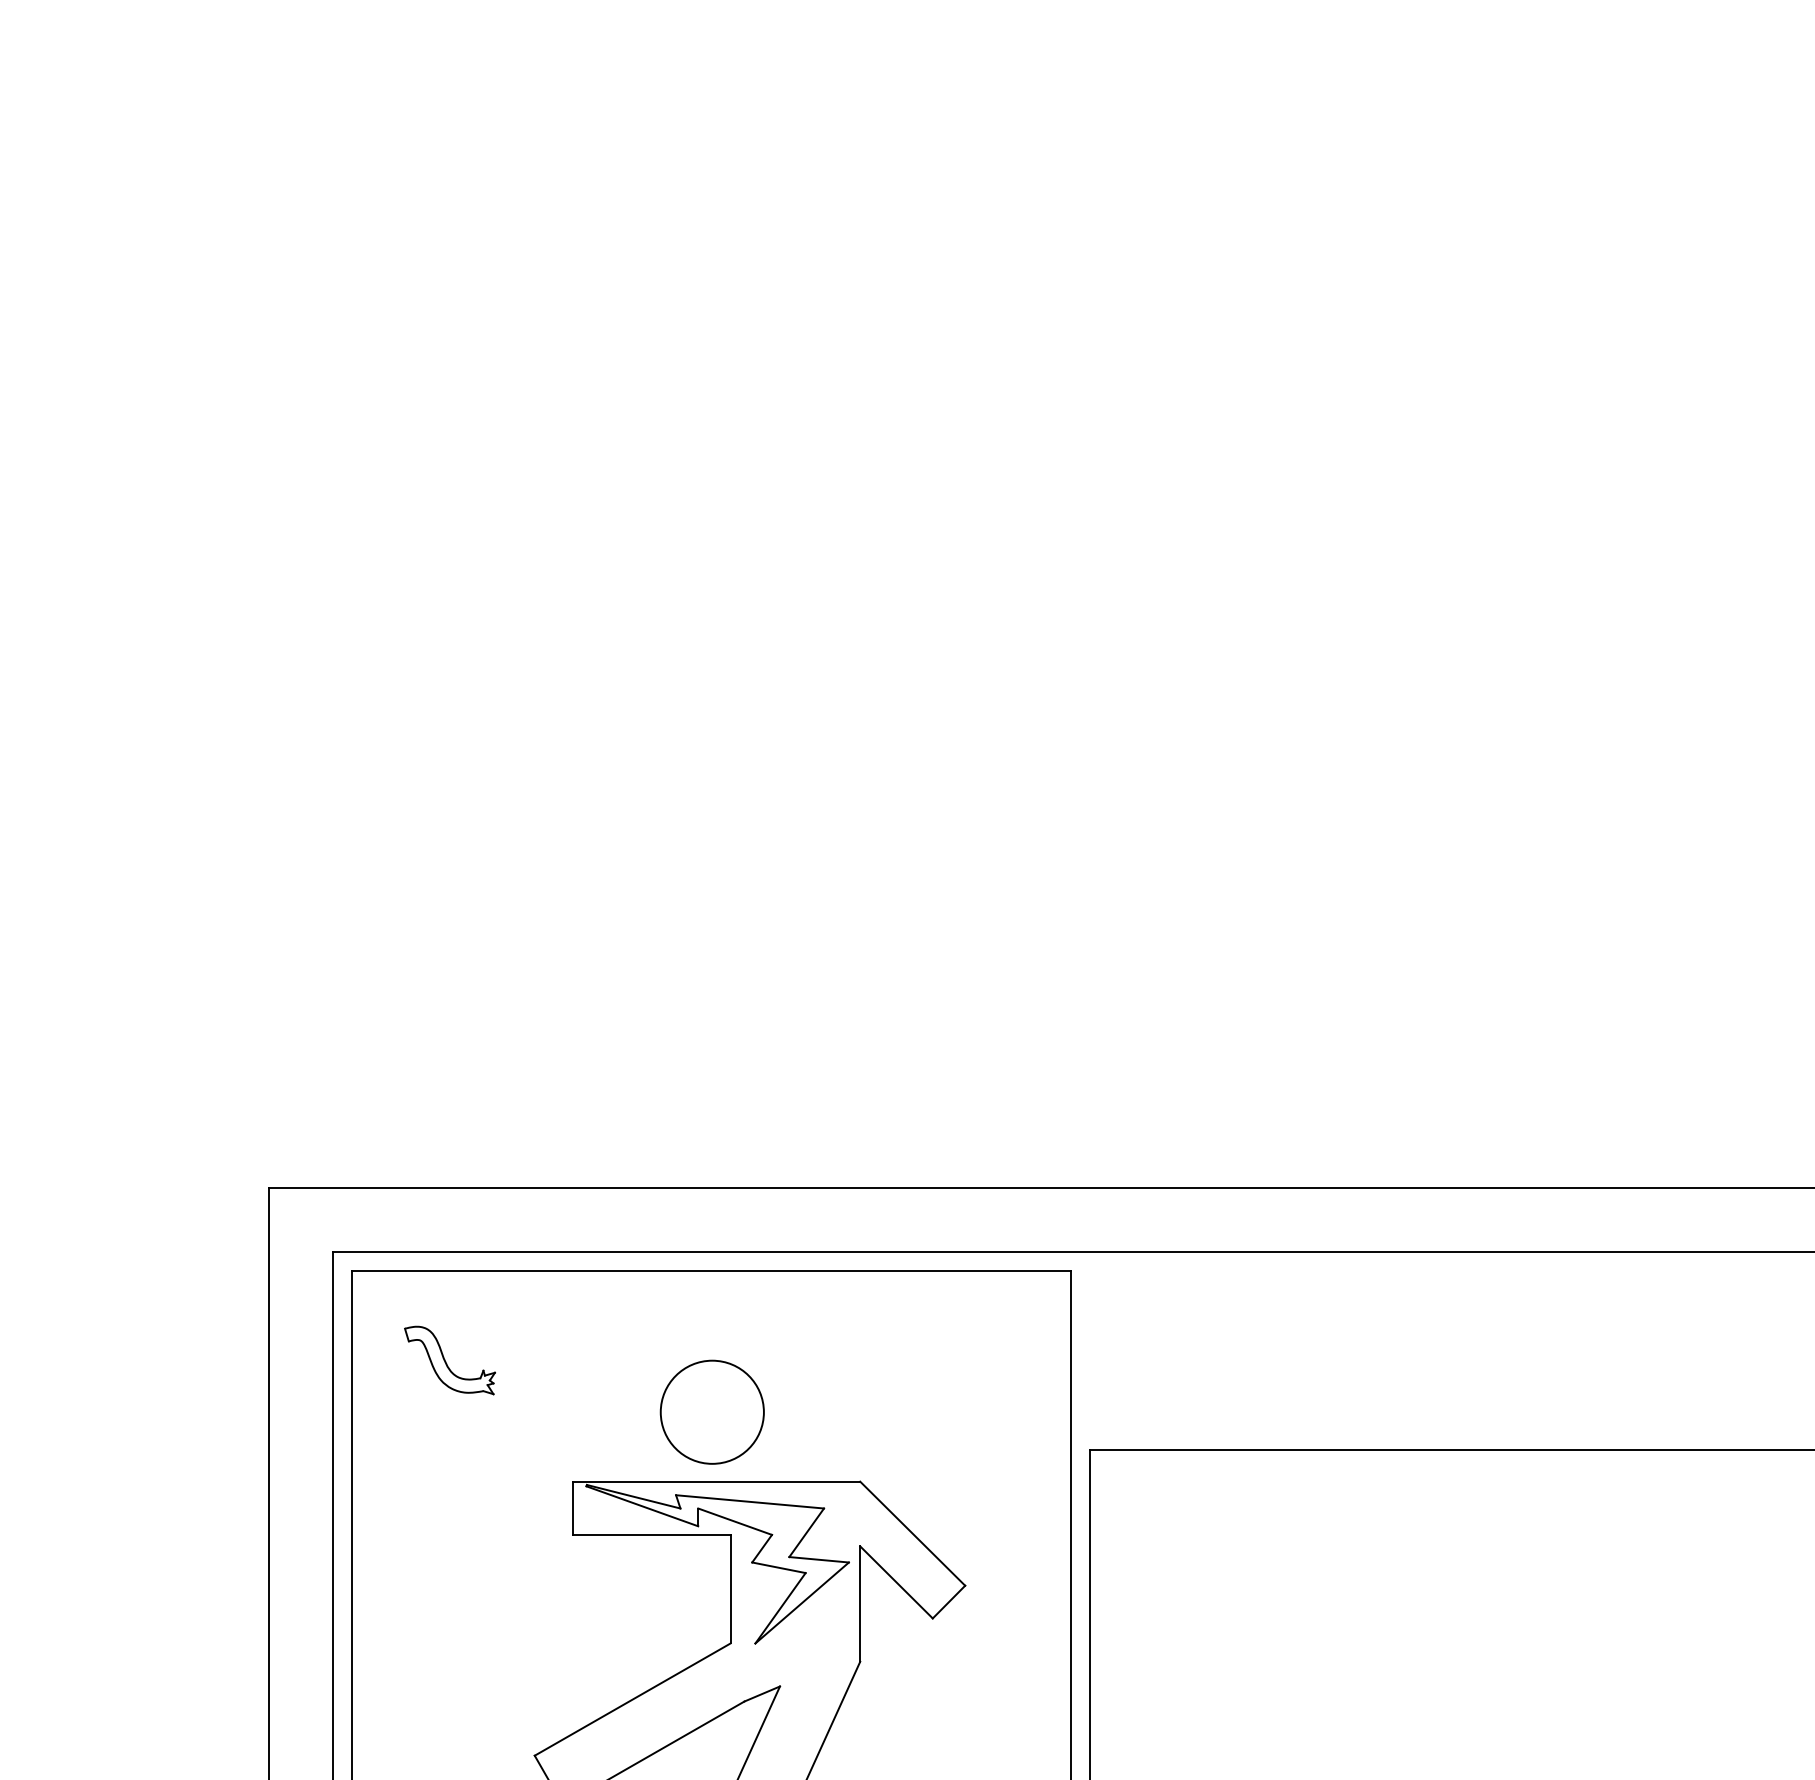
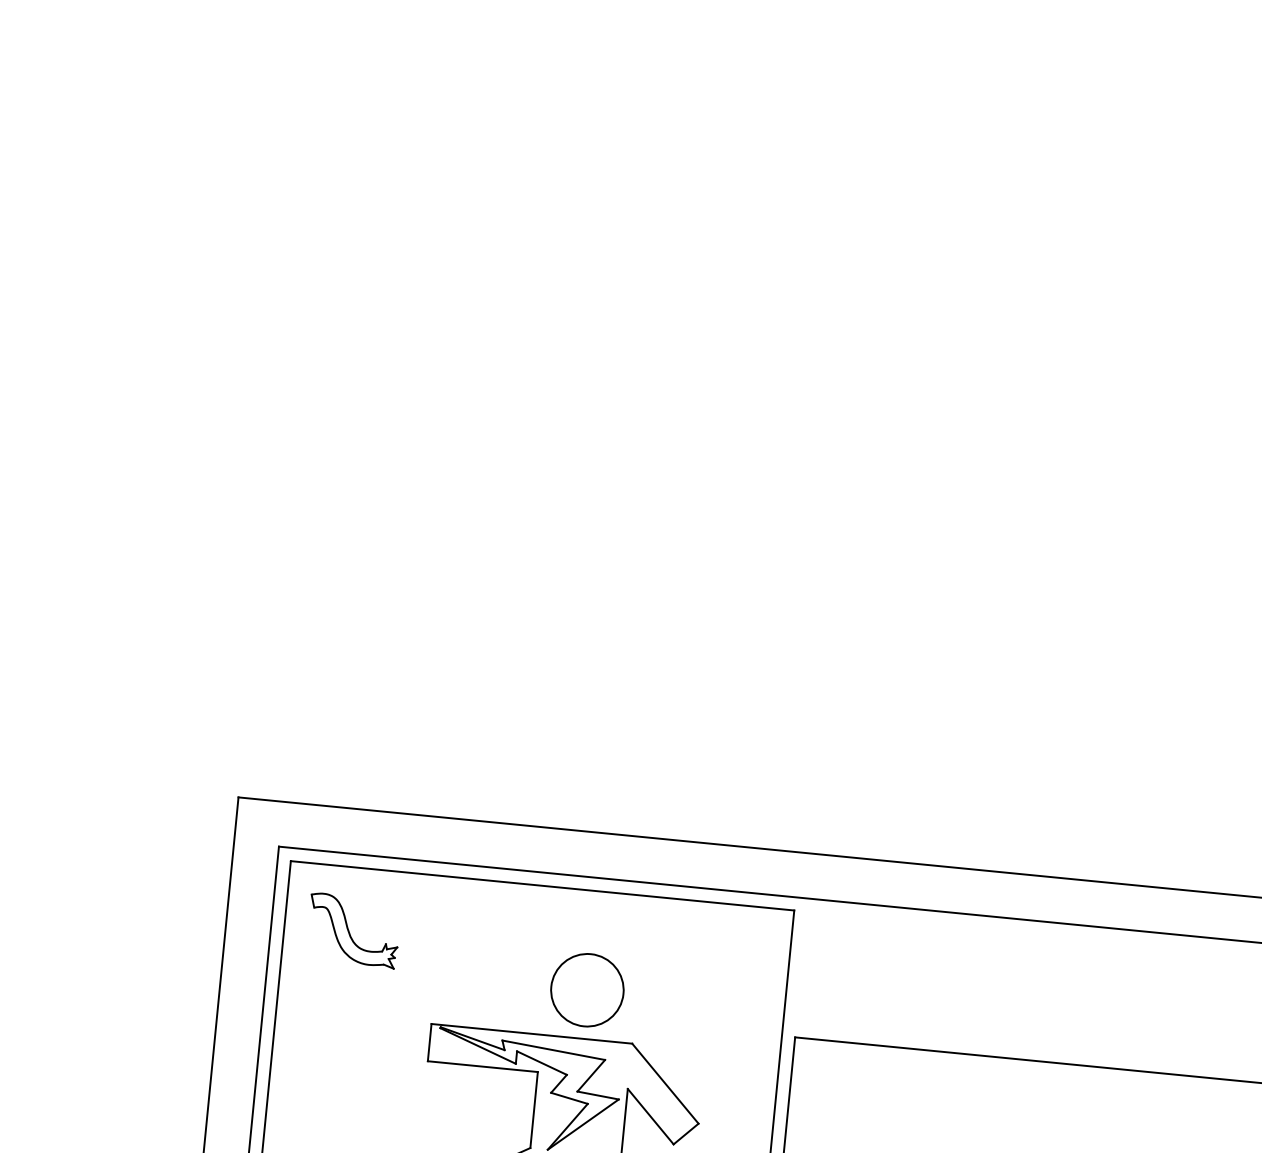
part: (449, 1360) -> (353, 930), size x1.43
circle: (711, 1411) -> (586, 989), moved

